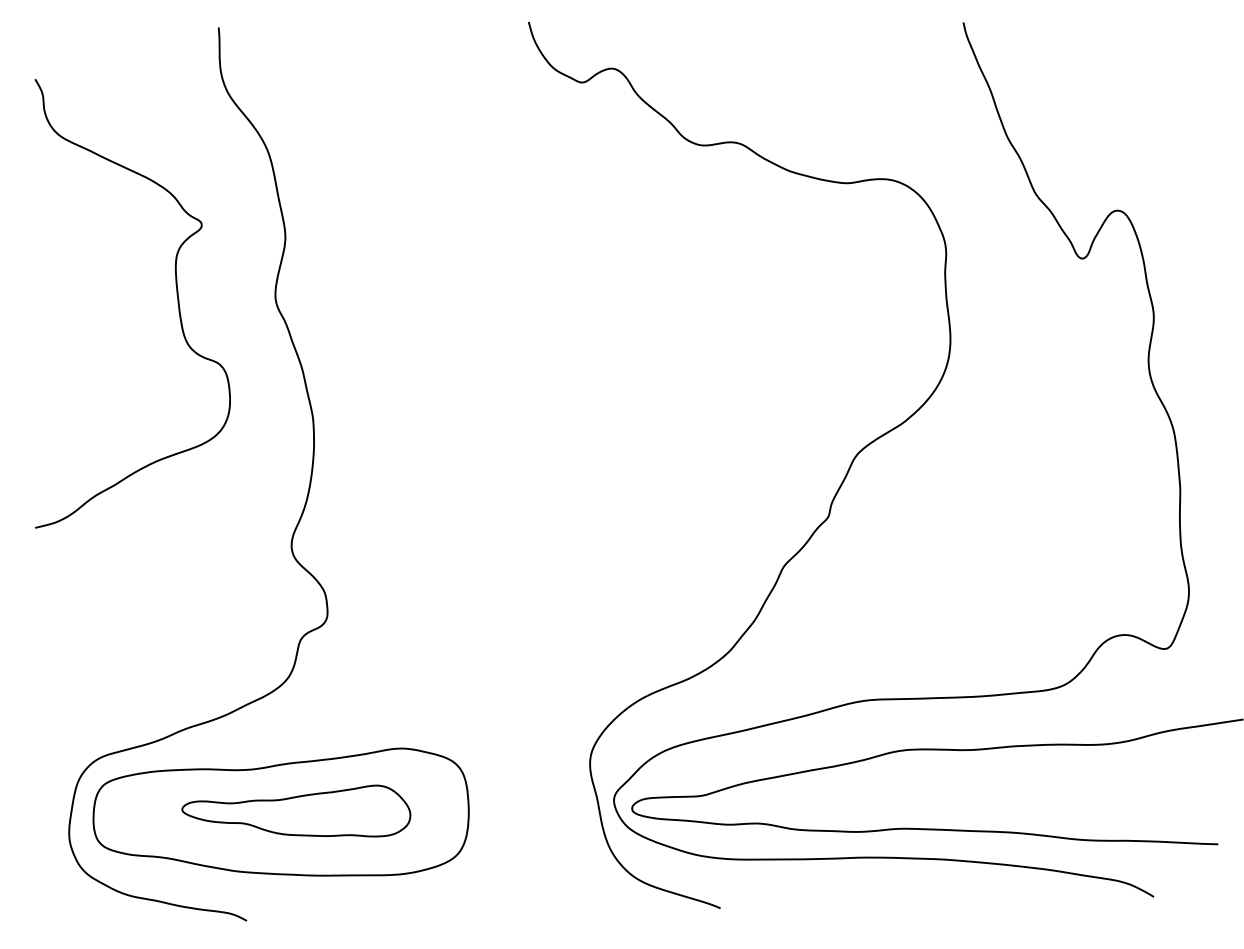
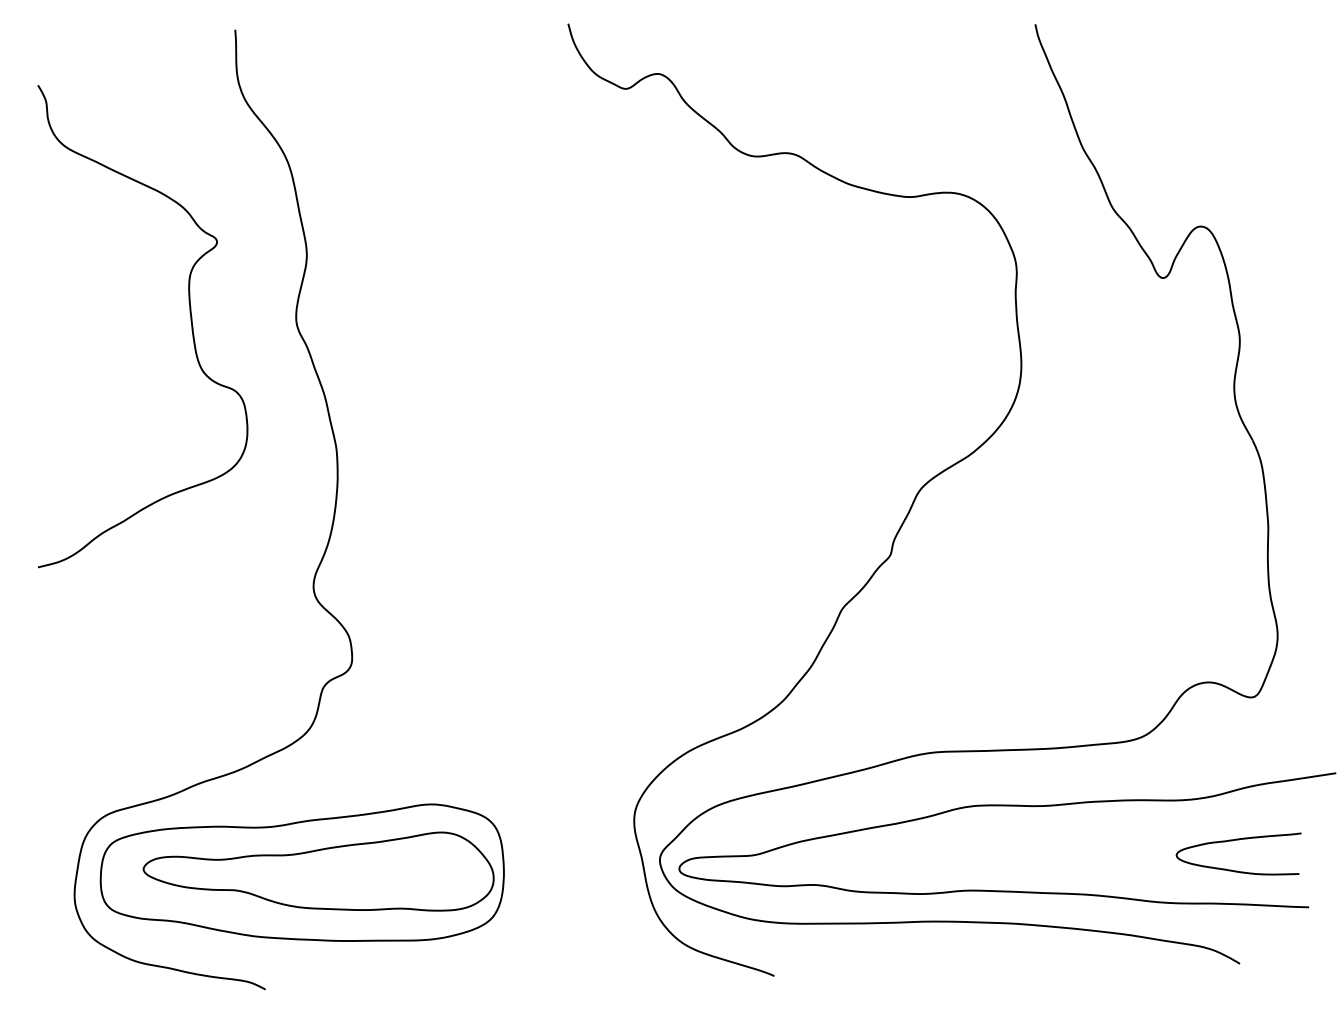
curve: (1152, 782) -> (1238, 840), added
part: (296, 810) -> (318, 871), size x1.43

